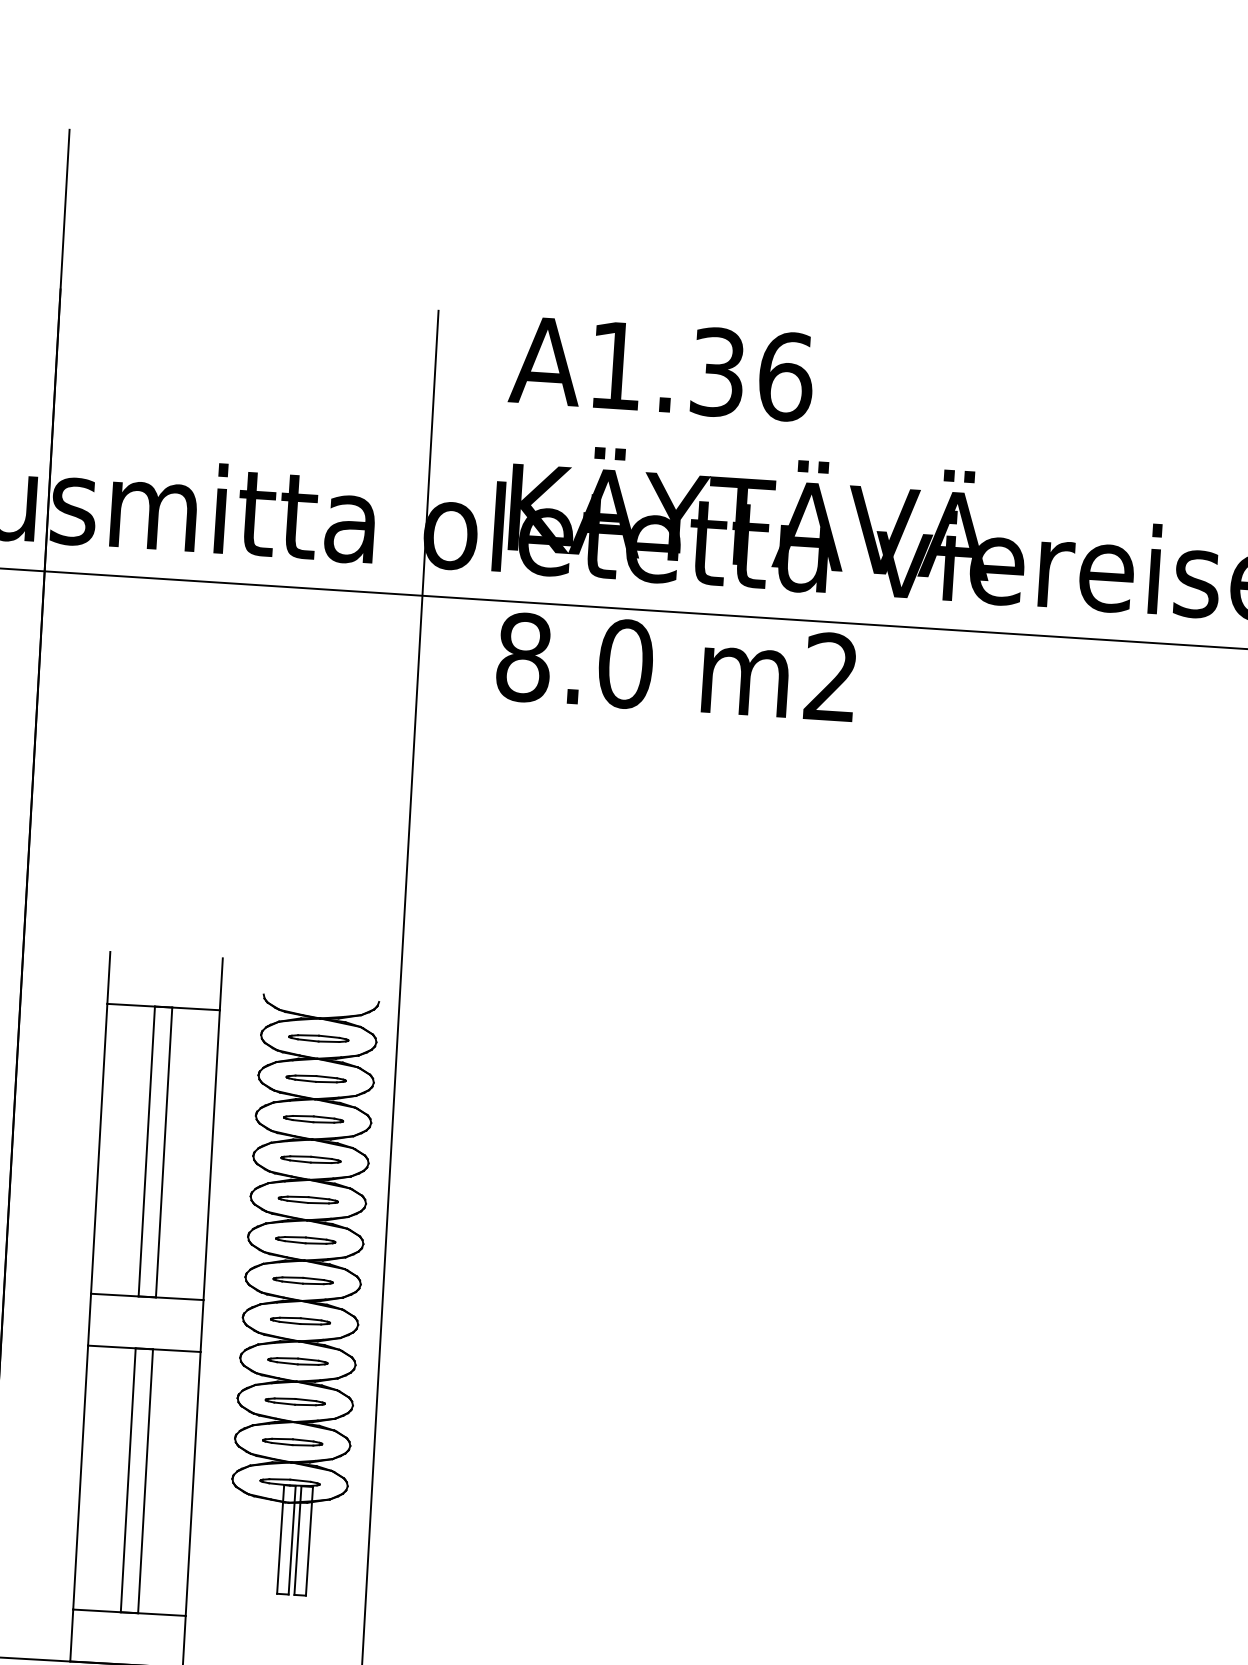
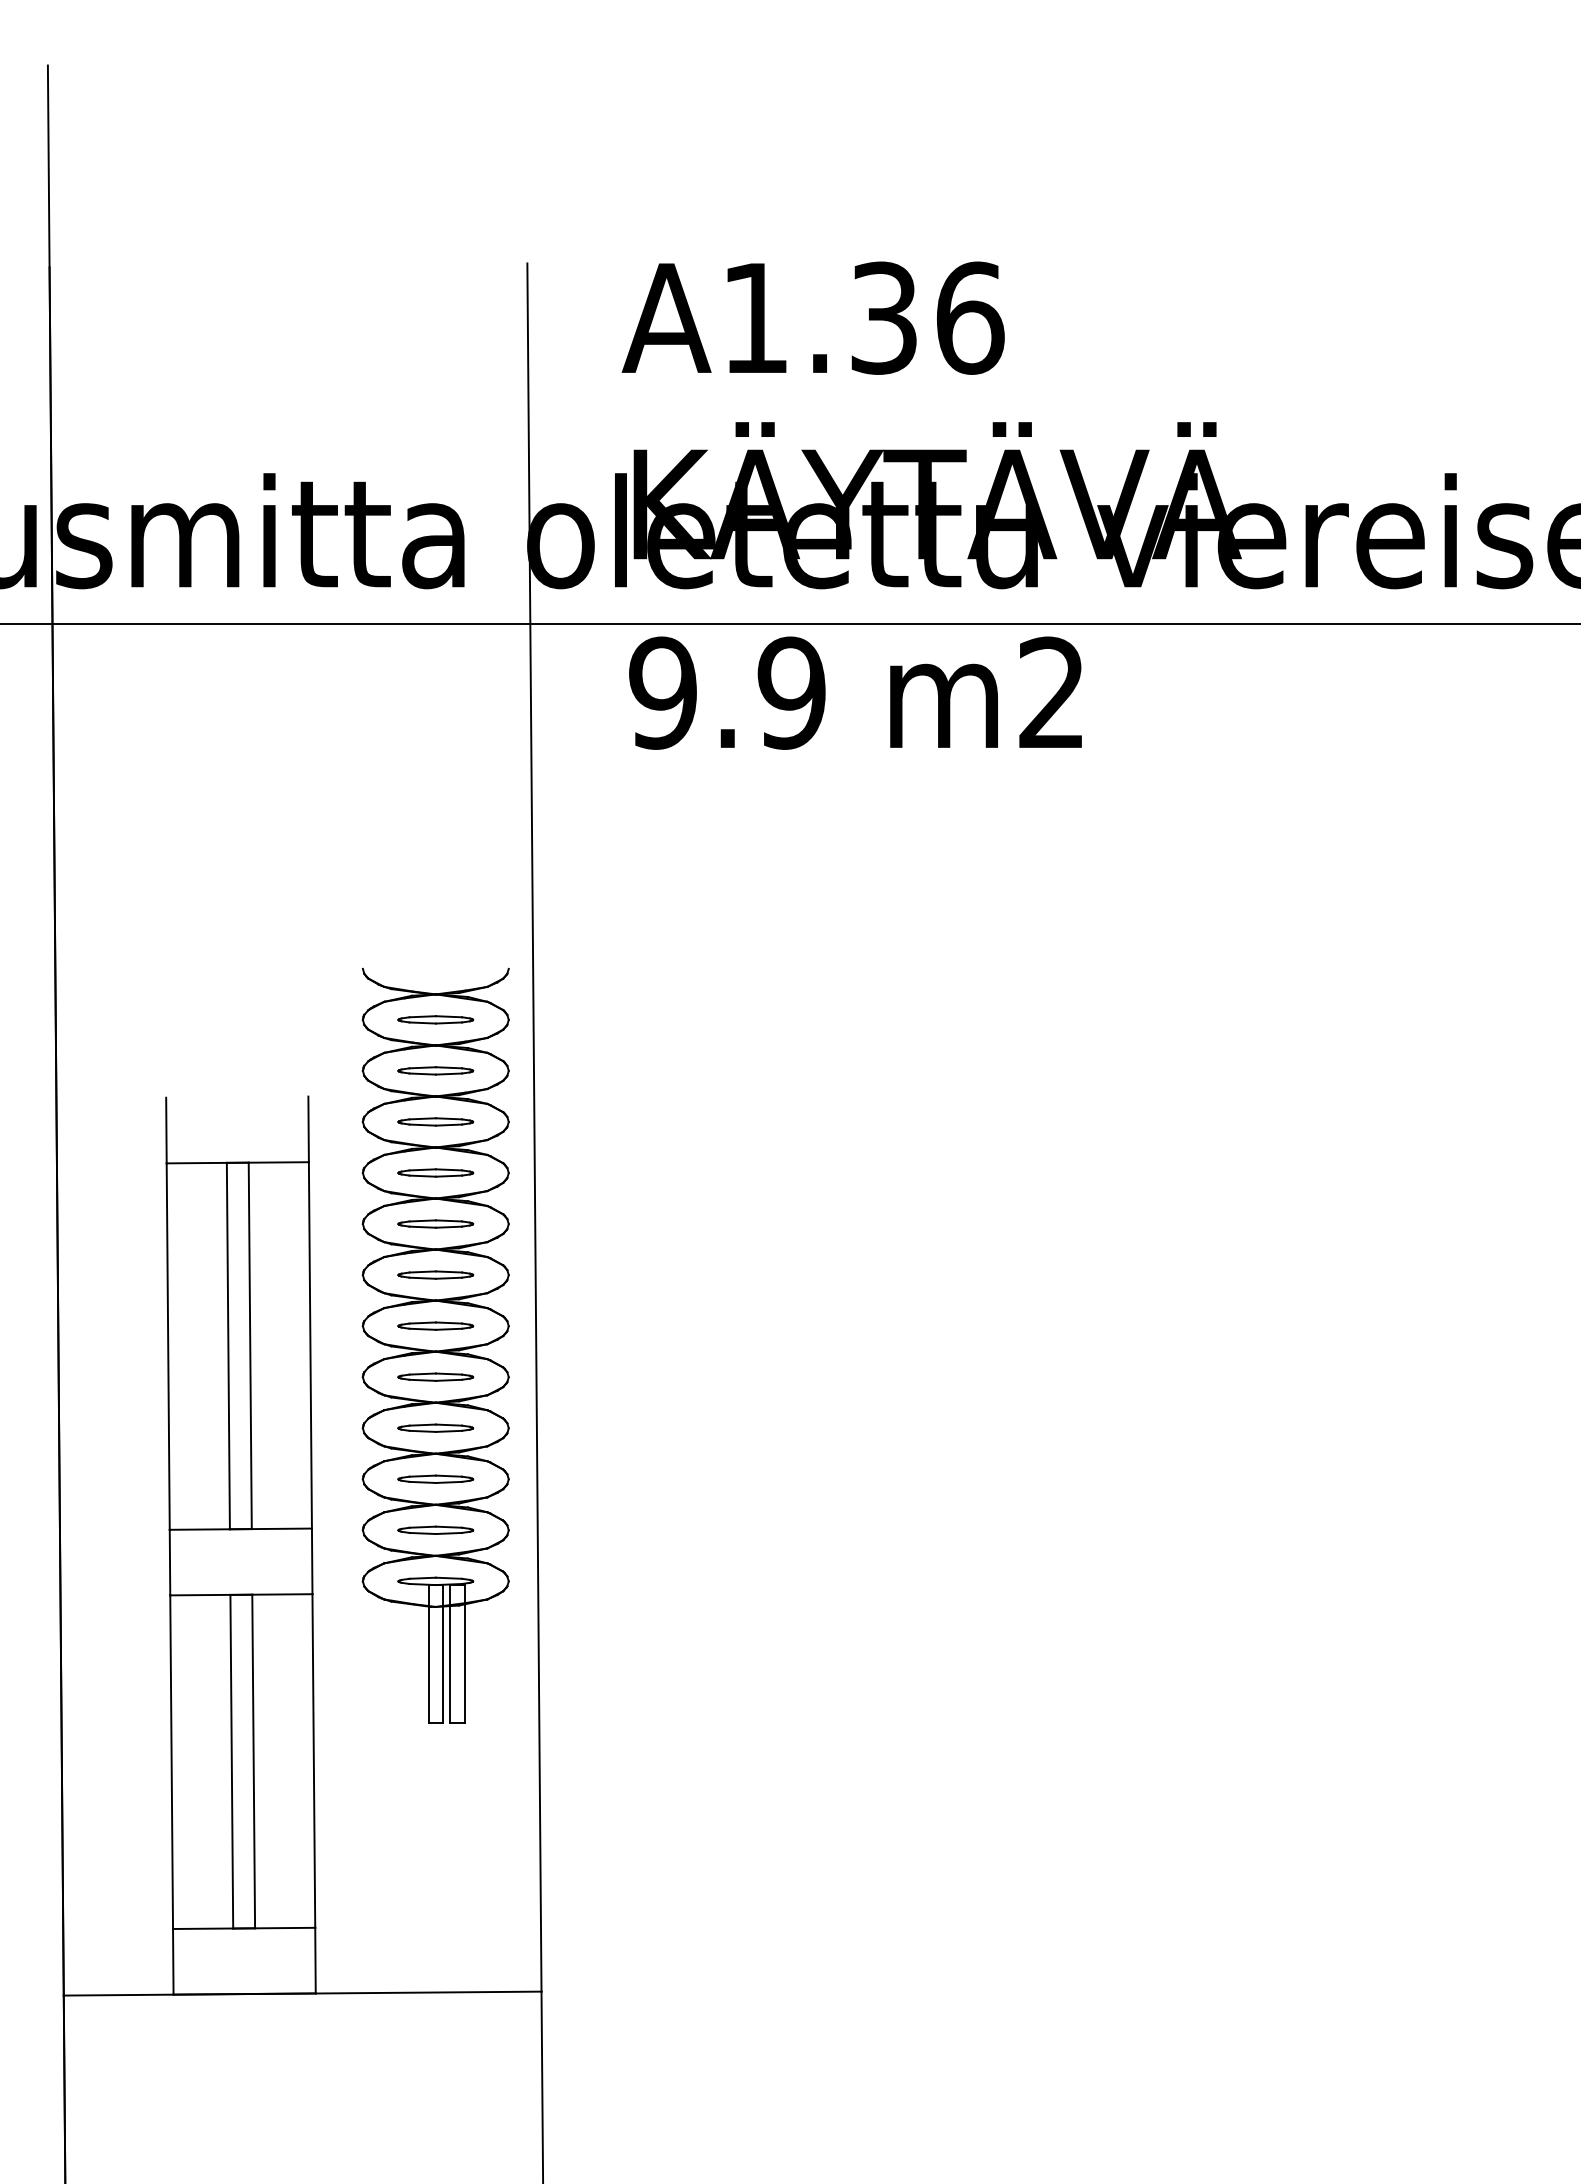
text: (574, 660) -> (727, 692), 8.0 -> 9.9
part: (301, 1296) -> (435, 1345), moved

